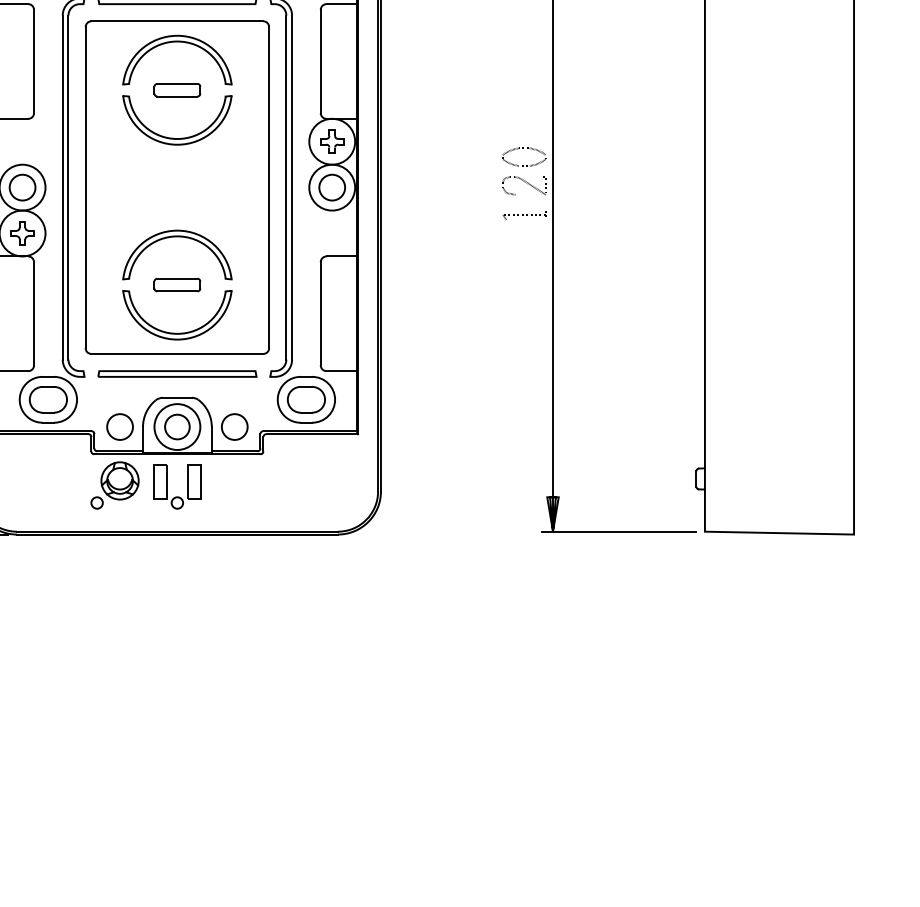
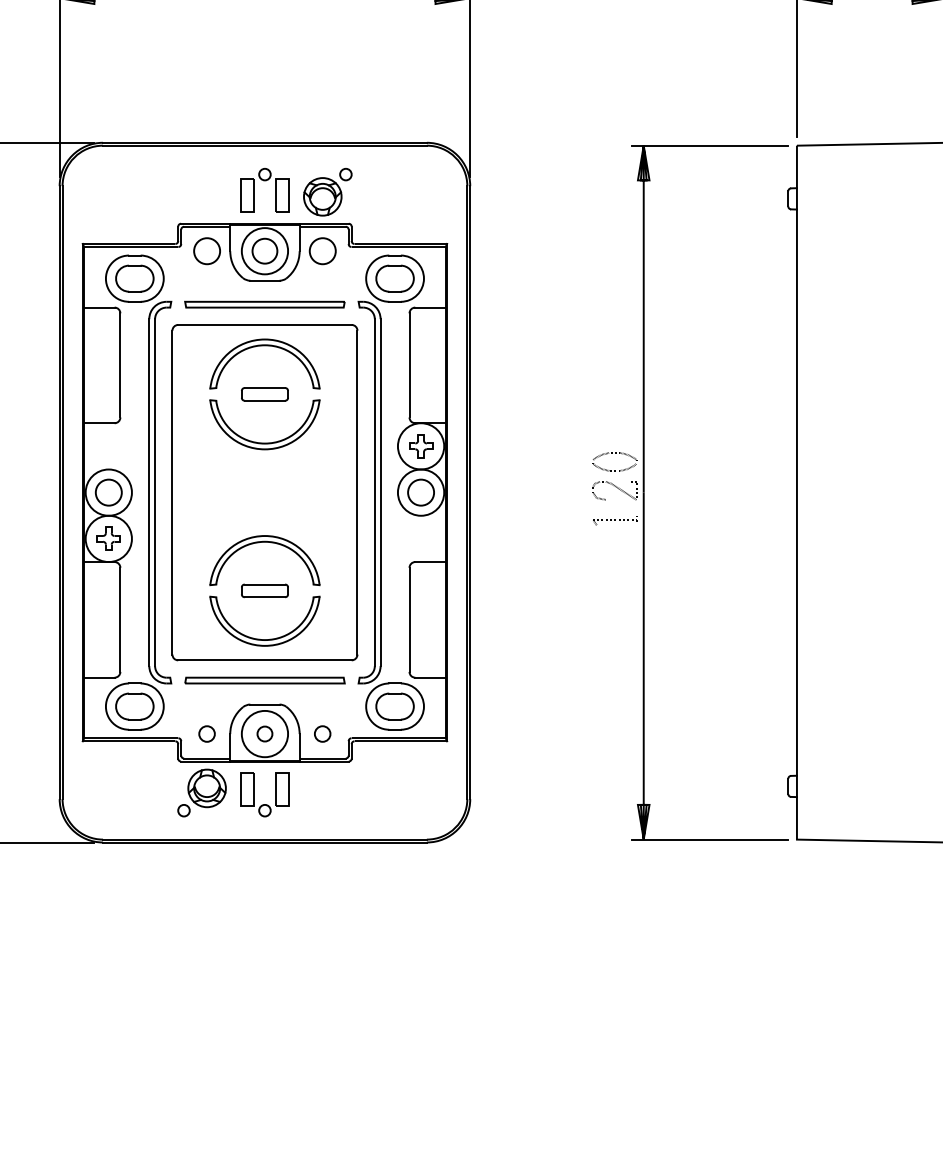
circle: (119, 426) -> (206, 733), size x0.6
circle: (176, 426) -> (264, 733), size x0.6
circle: (234, 426) -> (322, 733), size x0.6

